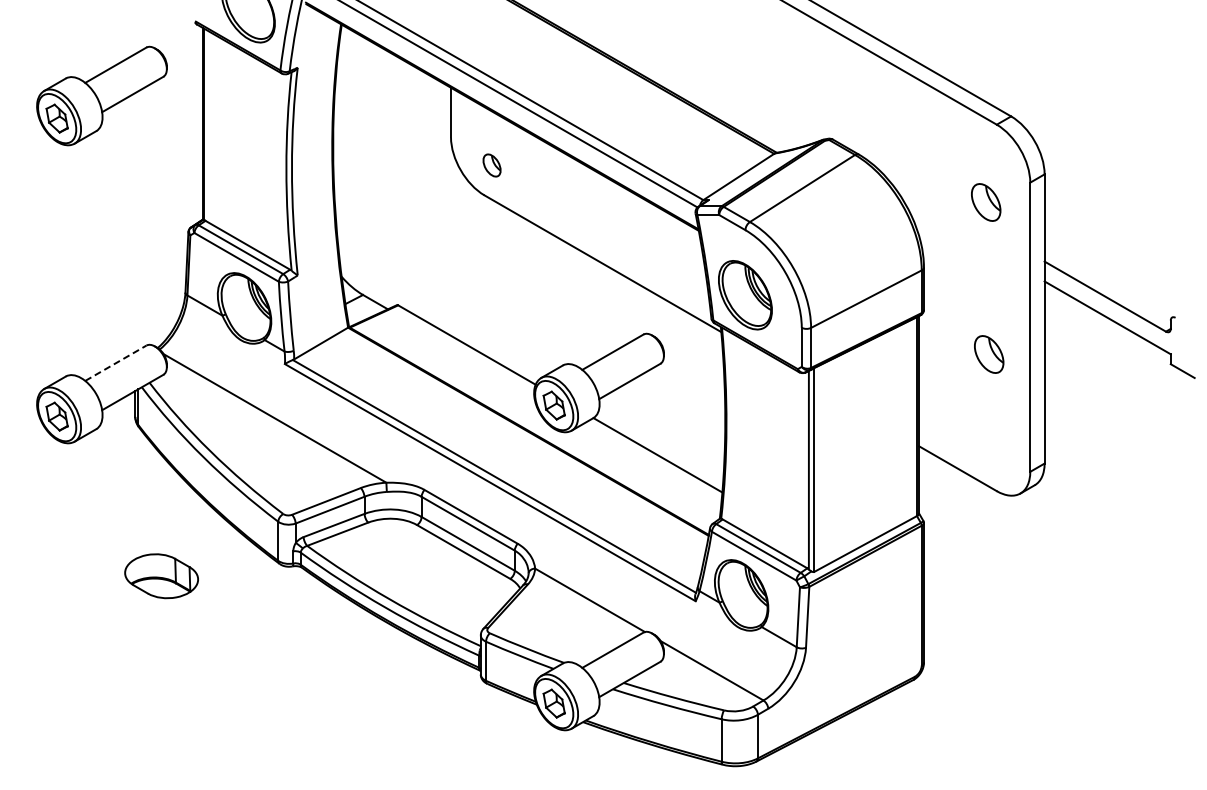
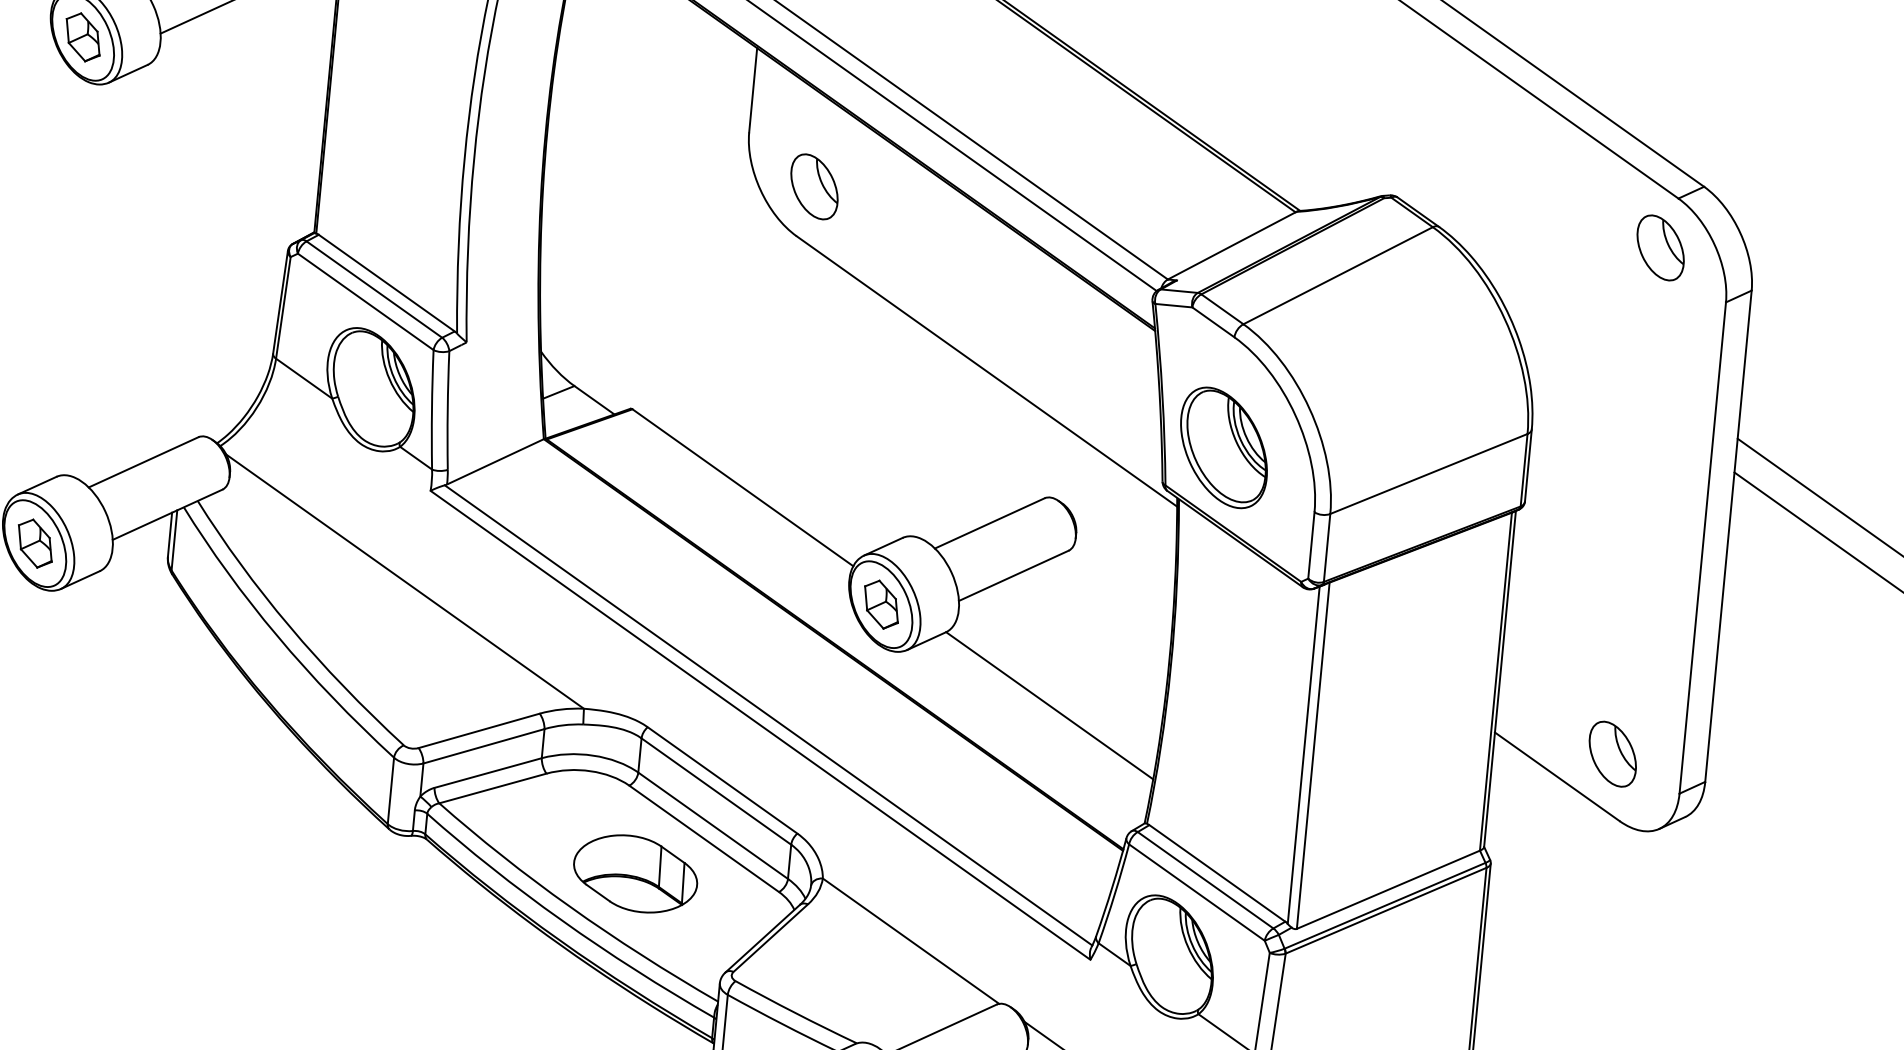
part: (491, 165) -> (813, 186), size x1.67
part: (986, 202) -> (1661, 247), moved
part: (989, 354) -> (1613, 754), moved
line: (116, 363) -> (144, 462), dashed -> solid
part: (161, 576) -> (635, 874), moved

